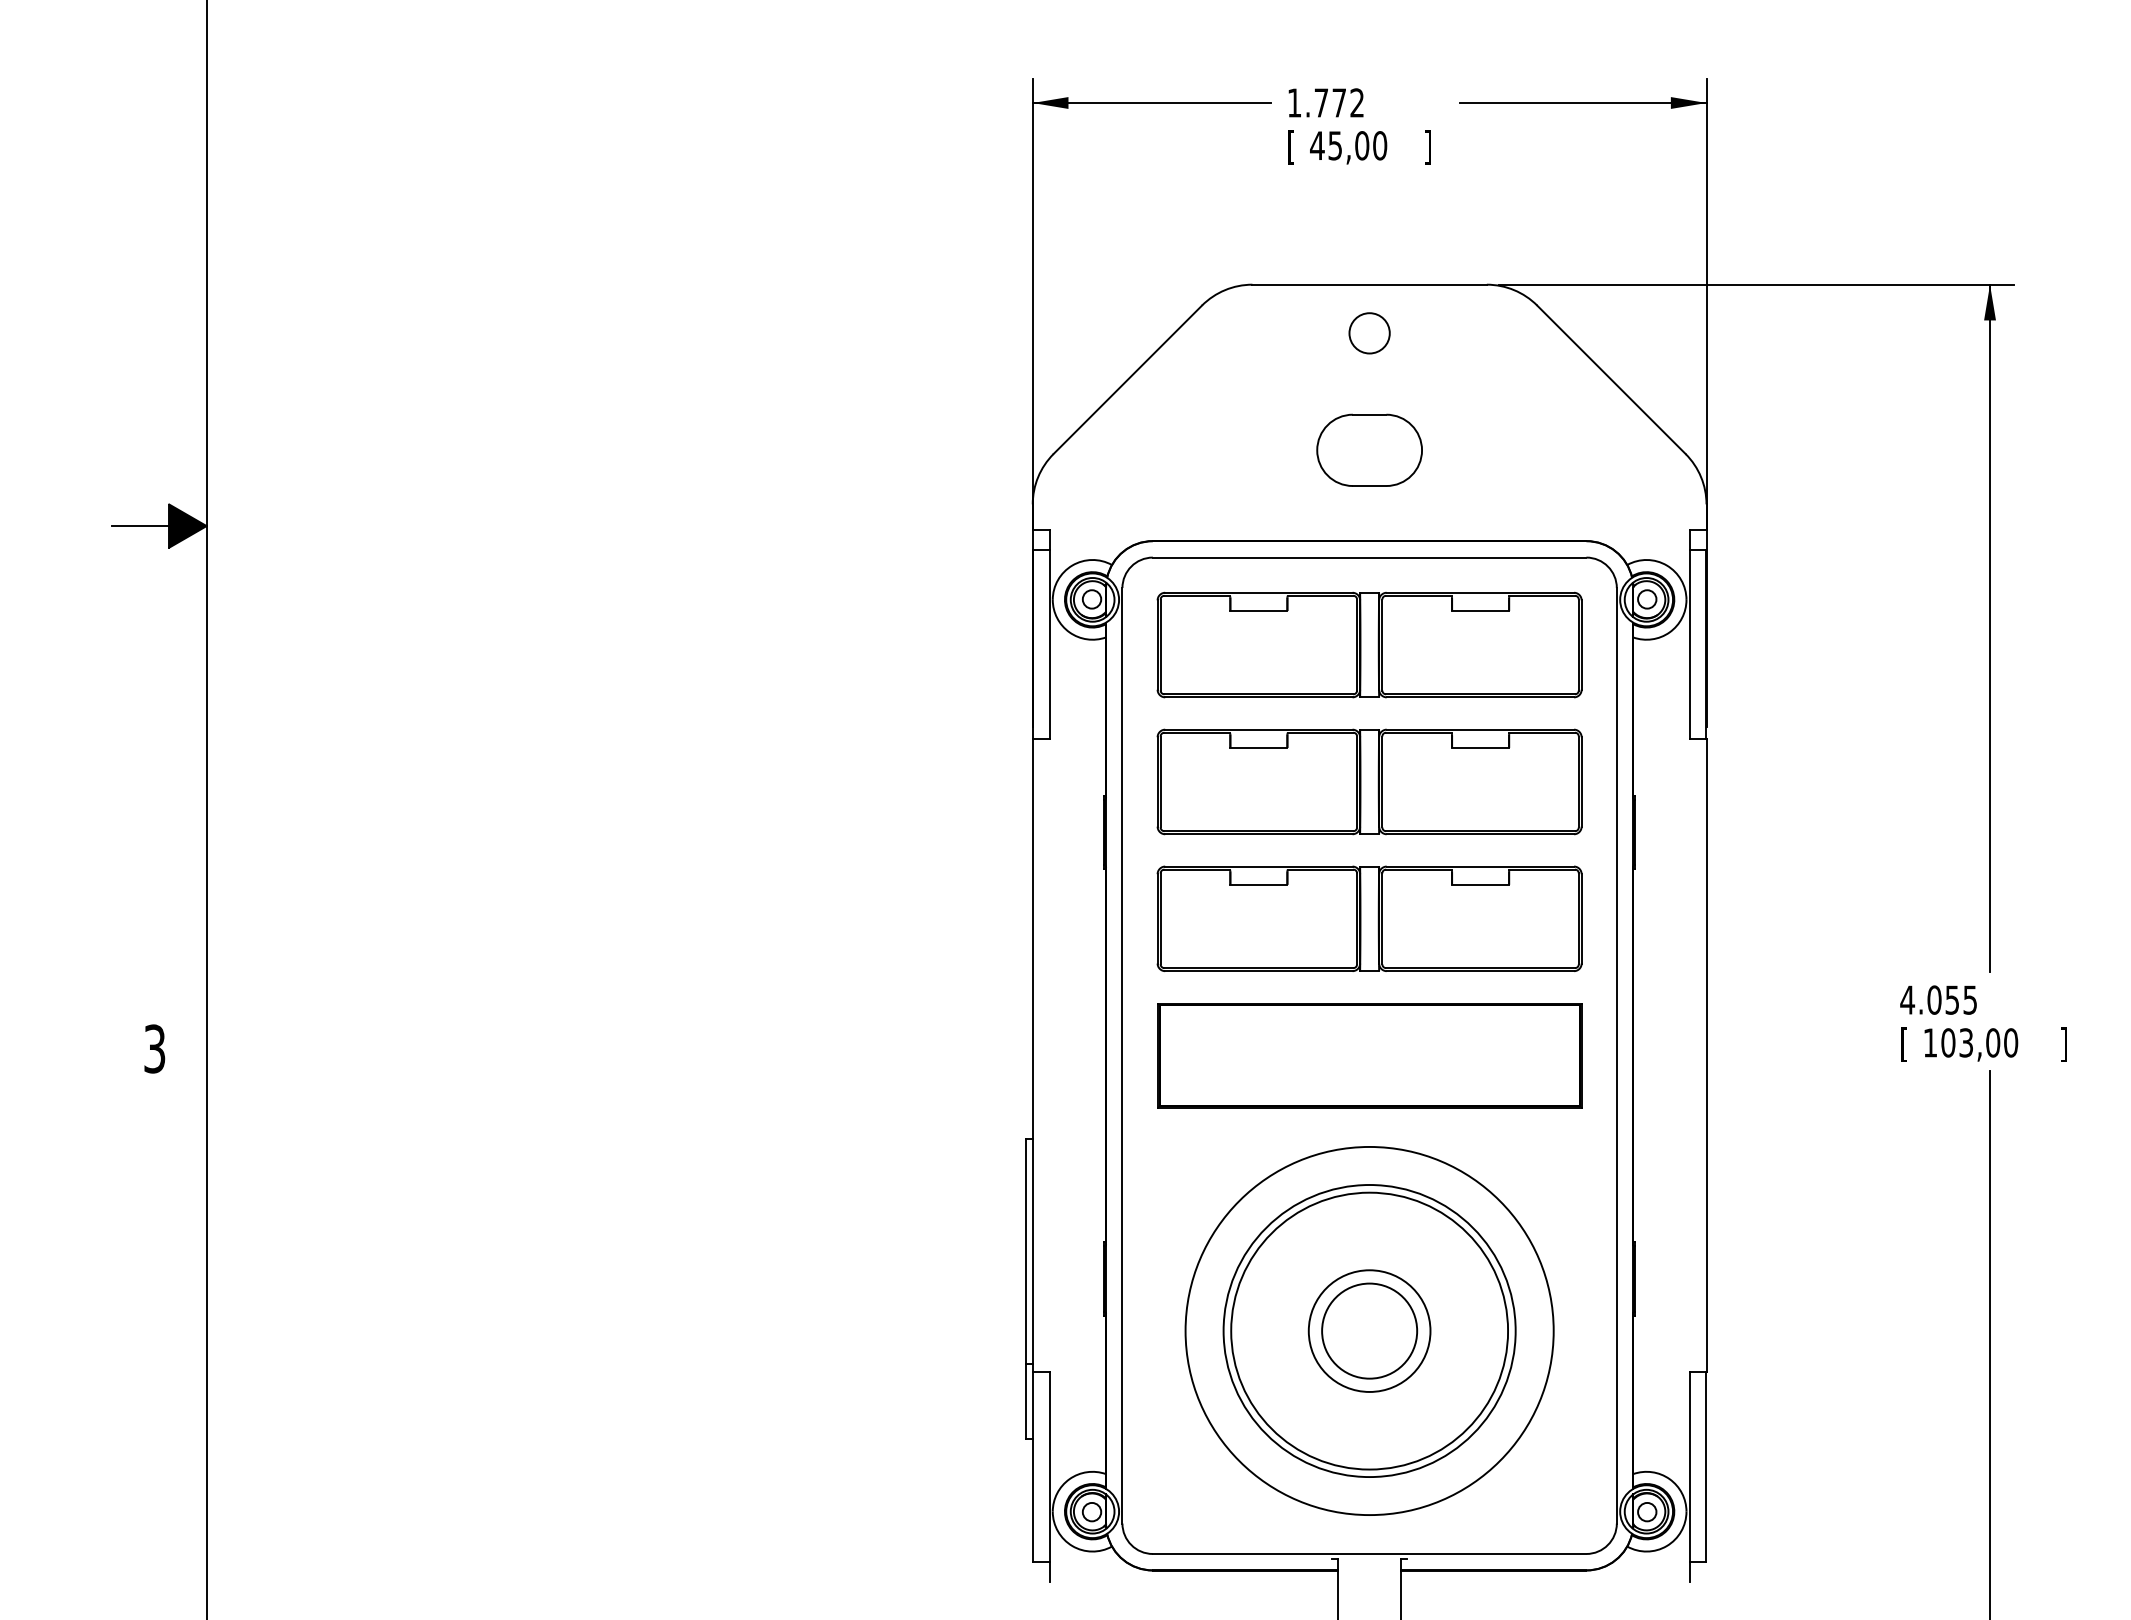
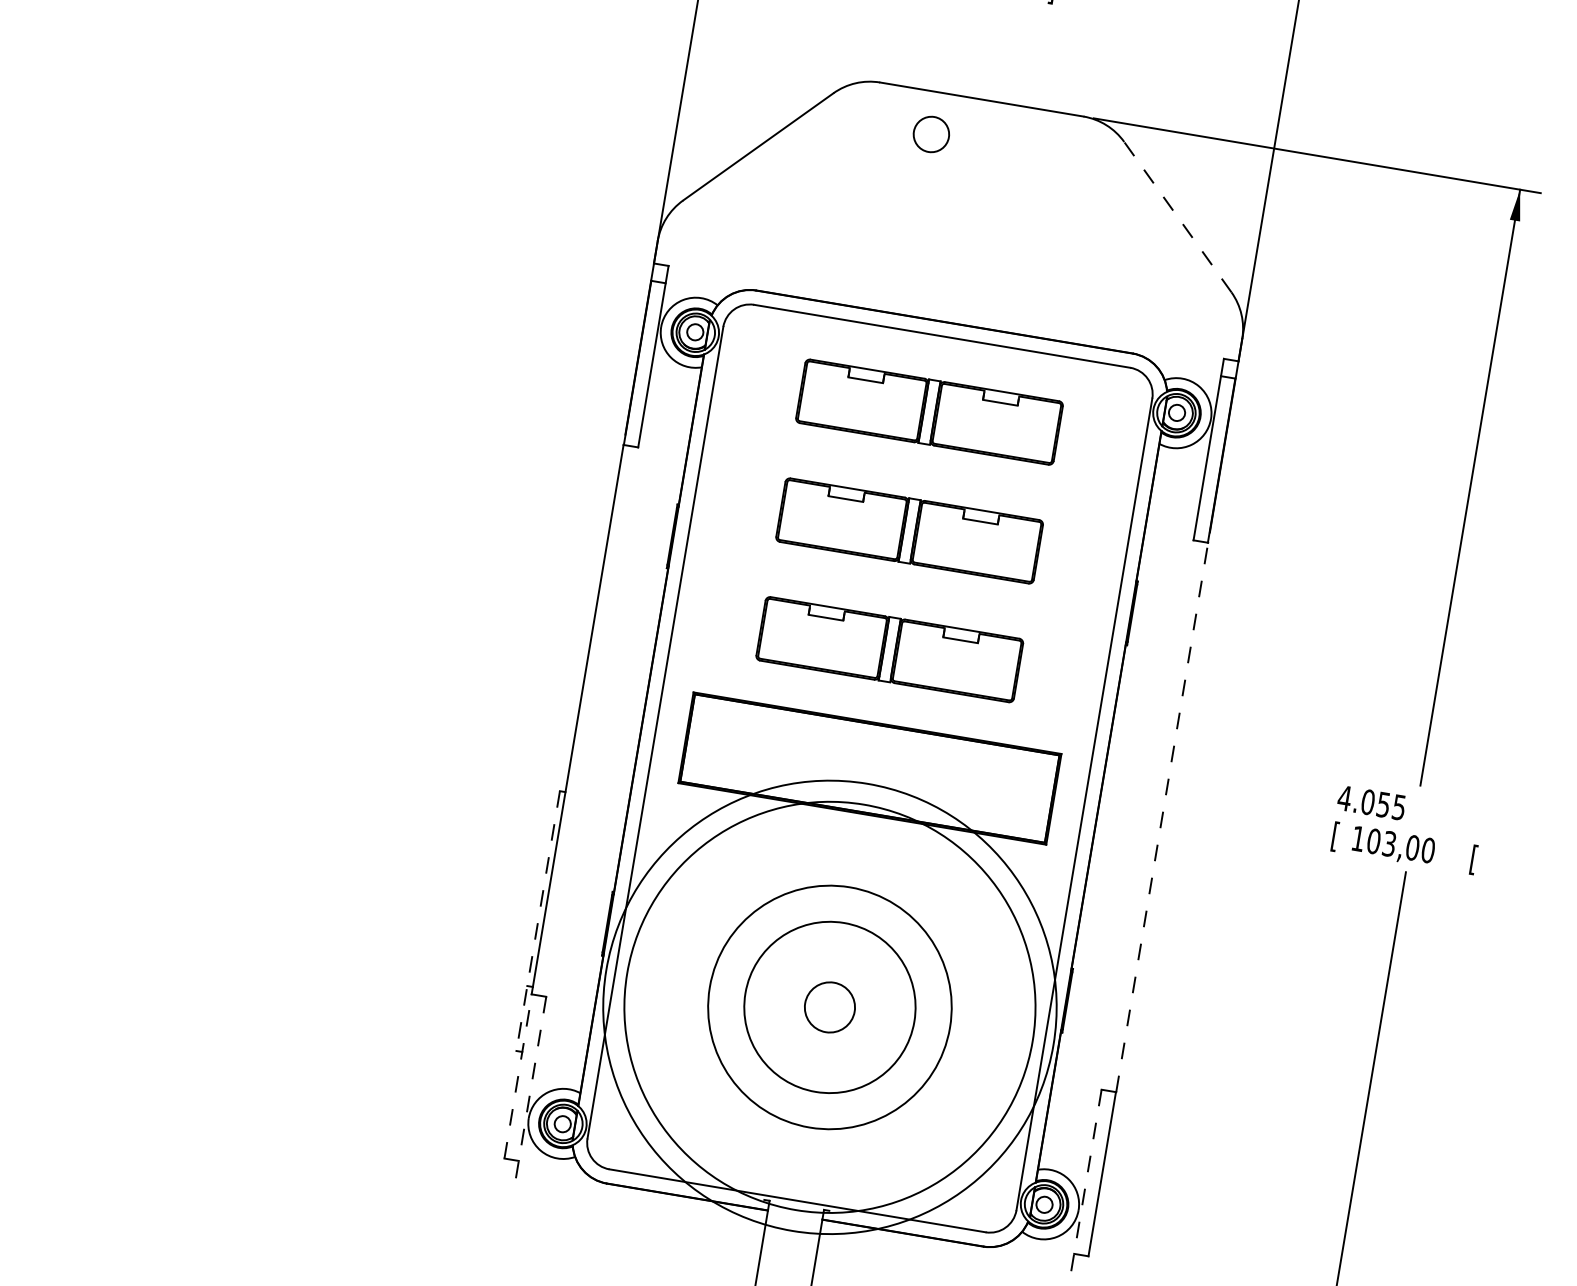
circle: (1369, 333) -> (931, 134), moved
line: (1611, 379) -> (1177, 216), solid -> dashed
part: (1369, 449) -> (957, 242), removed
part: (1369, 644) -> (929, 411), size x0.7
part: (1369, 781) -> (909, 530), size x0.7
part: (1369, 918) -> (889, 649), size x0.7
text: (2063, 1044) -> (1473, 859), ] -> [
line: (1706, 1055) -> (1162, 817), solid -> dashed
line: (1026, 1289) -> (538, 921), solid -> dashed
circle: (1369, 1330) -> (829, 1006), size x0.6
circle: (1369, 1330) -> (829, 1006), size x1.4
circle: (1369, 1330) -> (829, 1006), size x1.6
circle: (1369, 1331) -> (829, 1007), size x1.6
line: (1033, 1466) -> (518, 1076), solid -> dashed
line: (1049, 1476) -> (531, 1087), solid -> dashed
line: (1689, 1476) -> (1086, 1180), solid -> dashed

